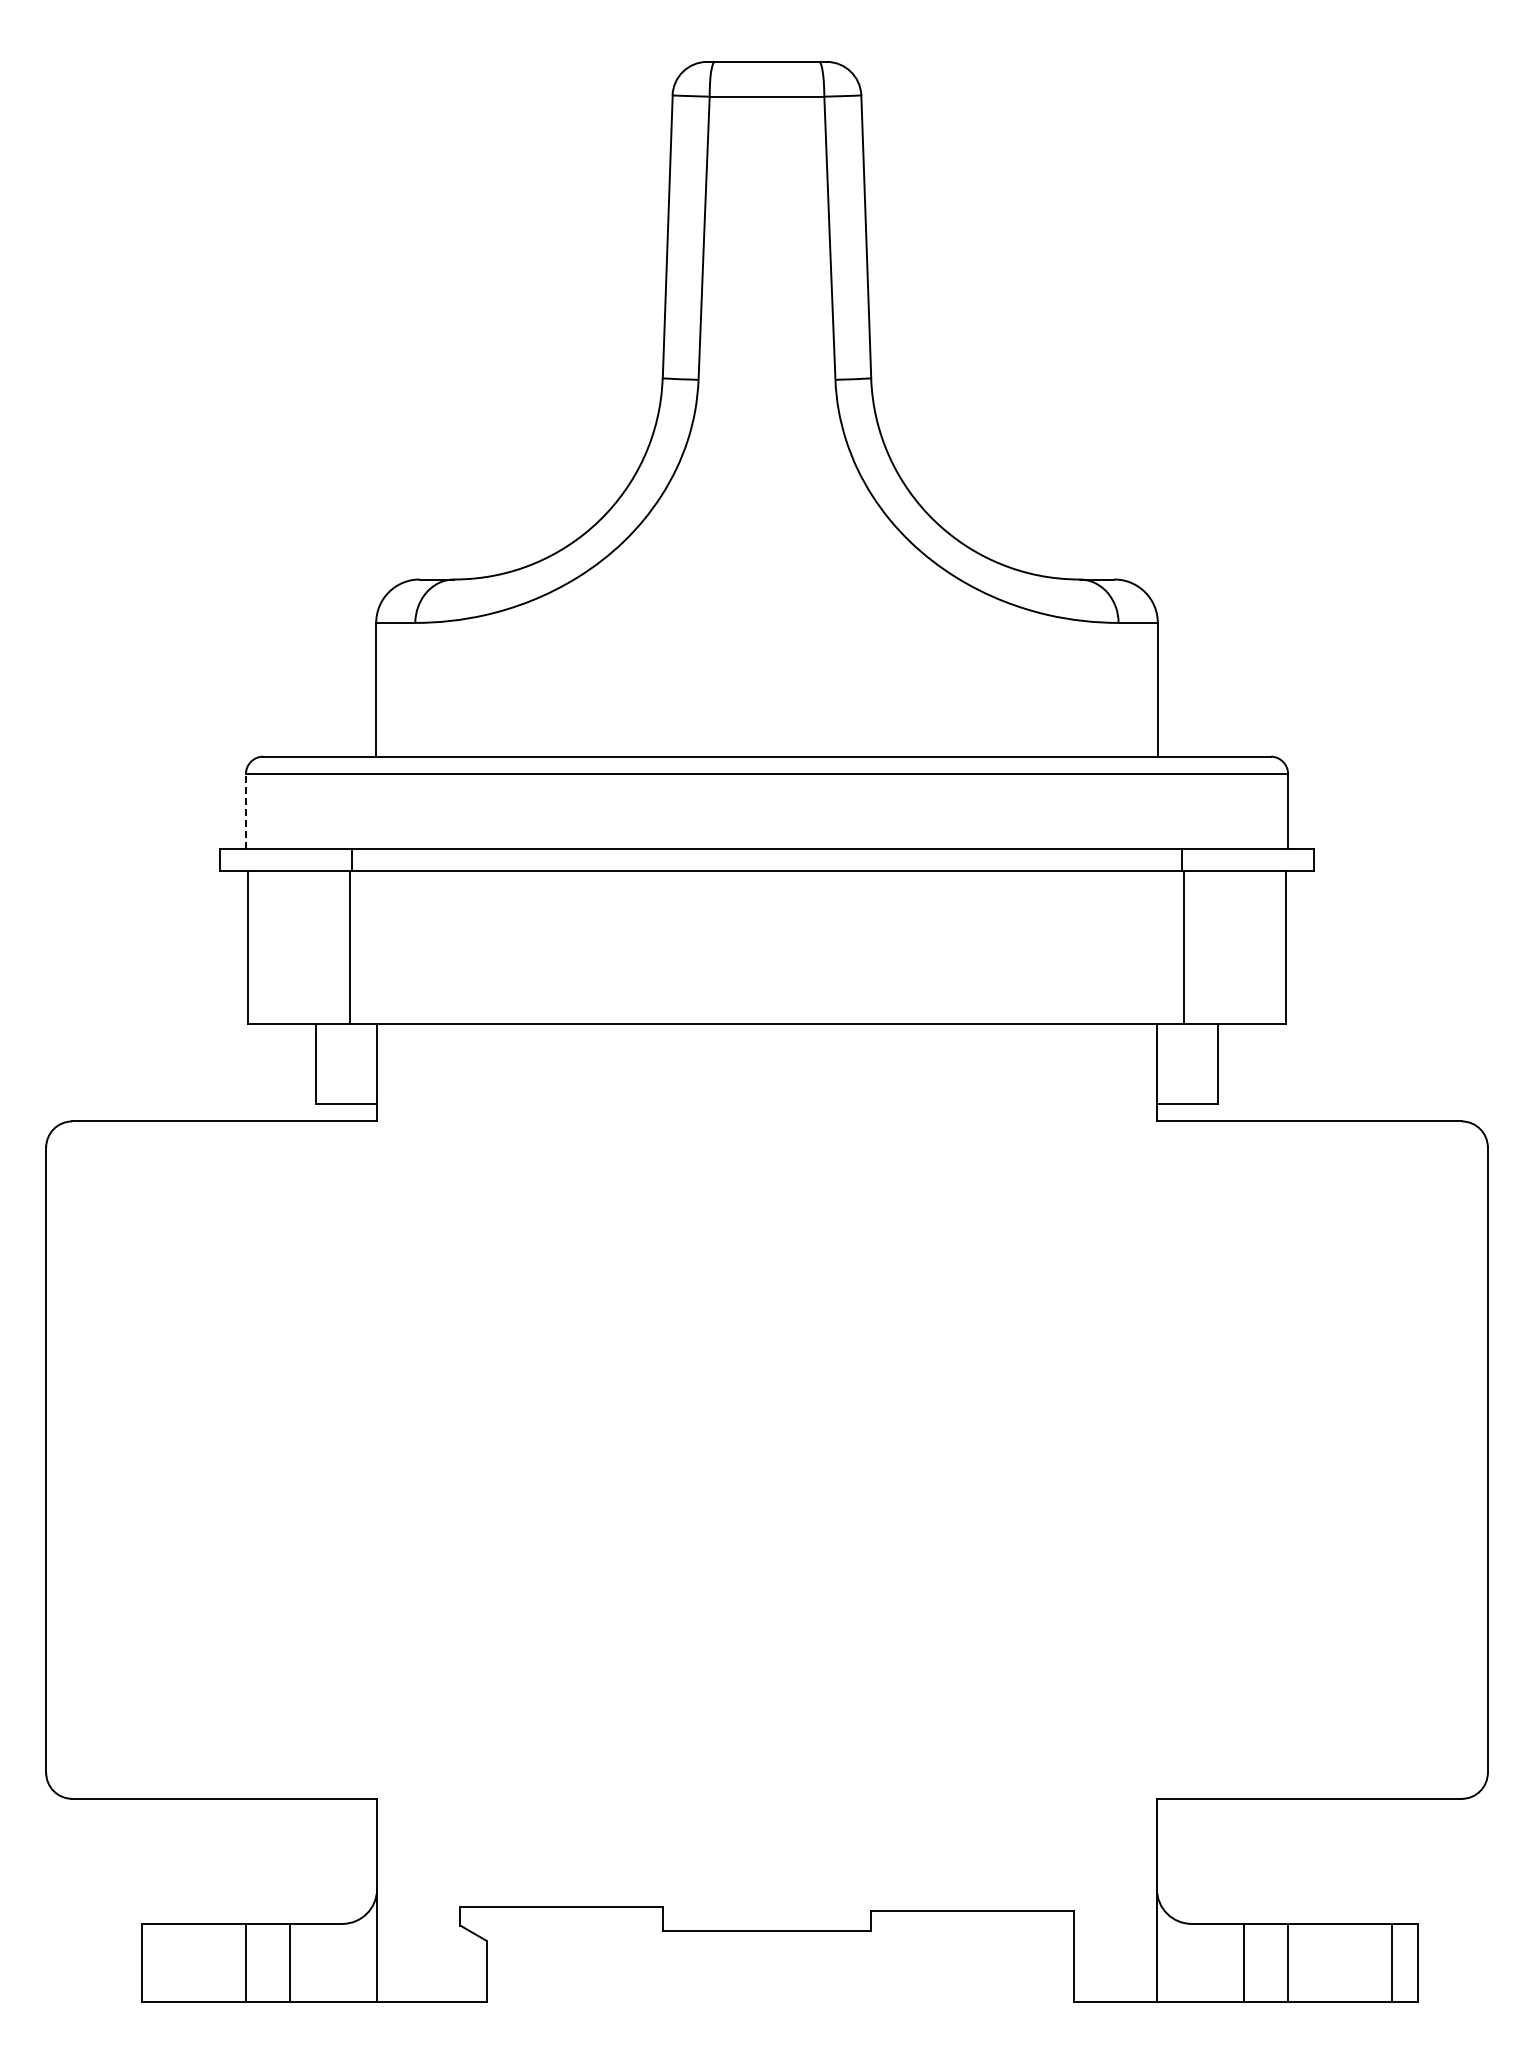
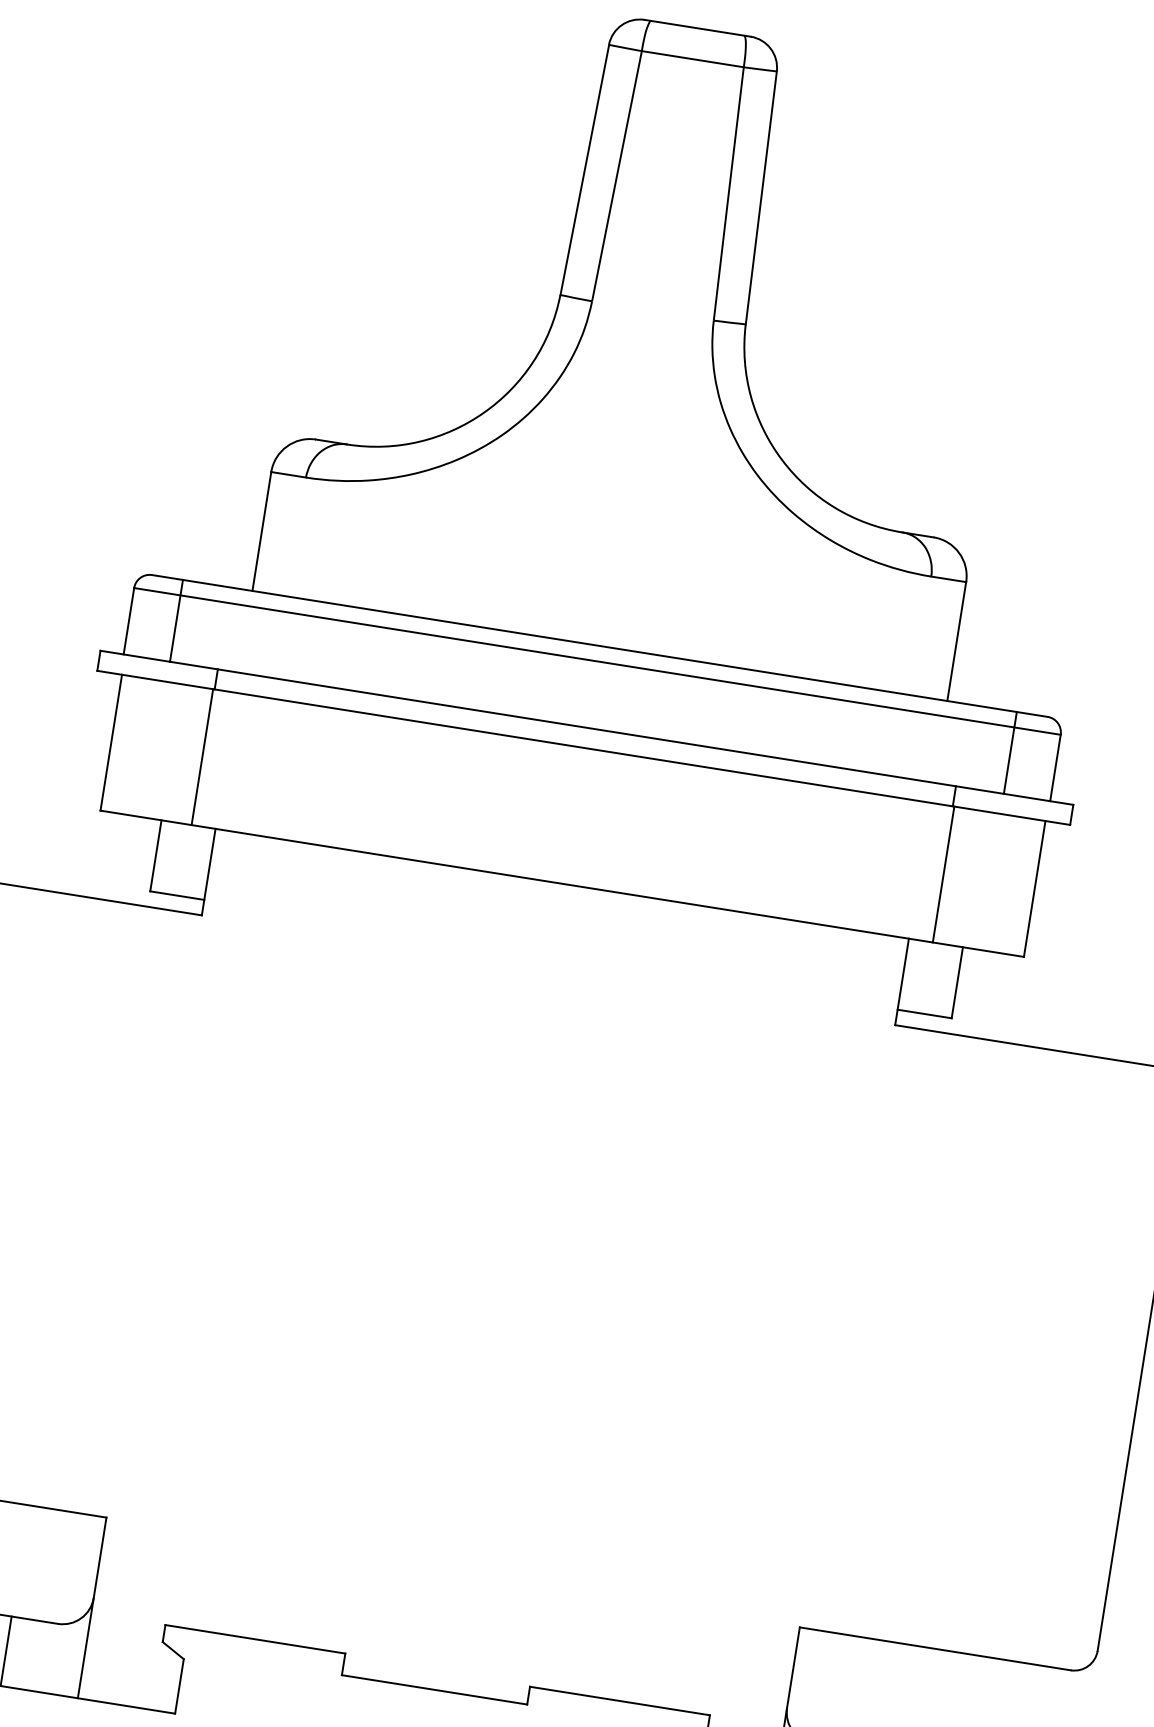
line: (298, 802) -> (176, 620), added
line: (1236, 802) -> (1010, 752), added
line: (245, 810) -> (128, 620), dashed -> solid

